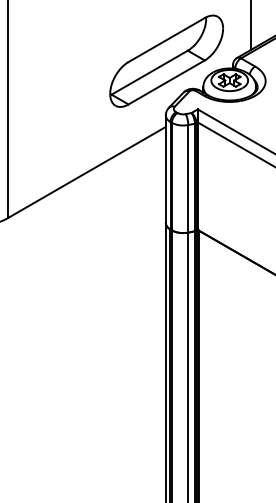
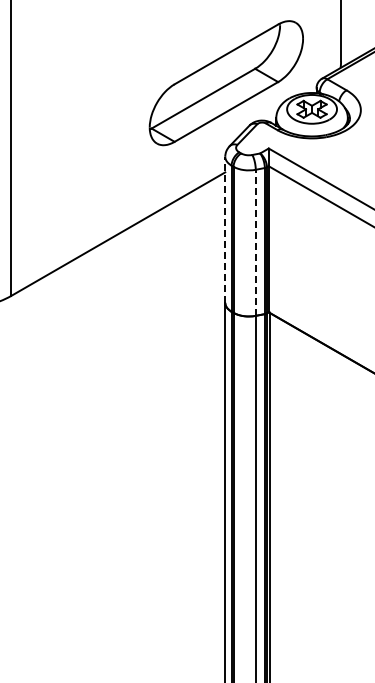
line: (165, 169) -> (225, 229), solid -> dashed
line: (188, 178) -> (255, 242), solid -> dashed

